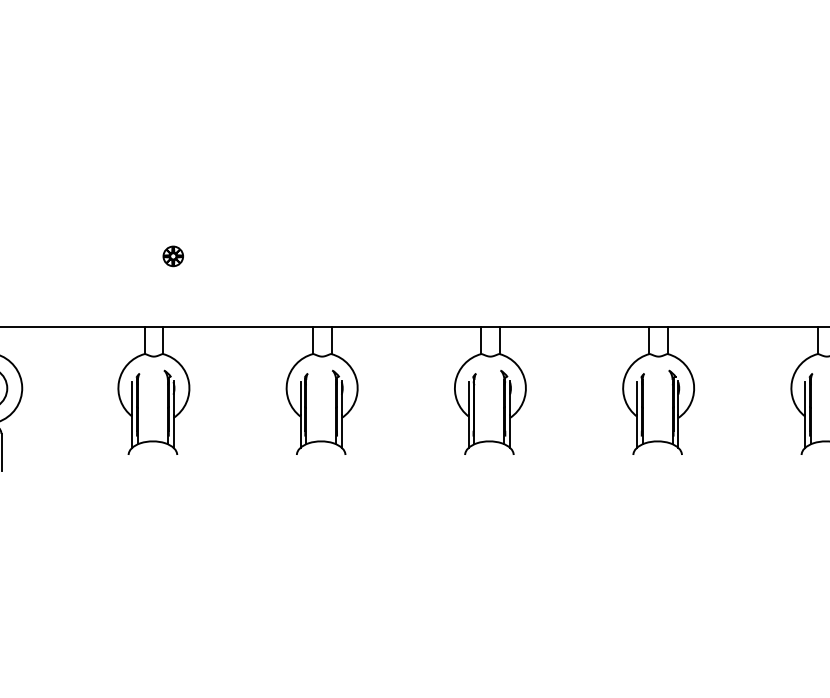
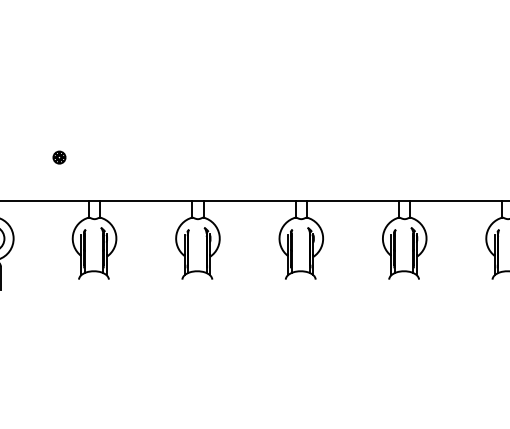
part: (173, 256) -> (59, 157), moved

